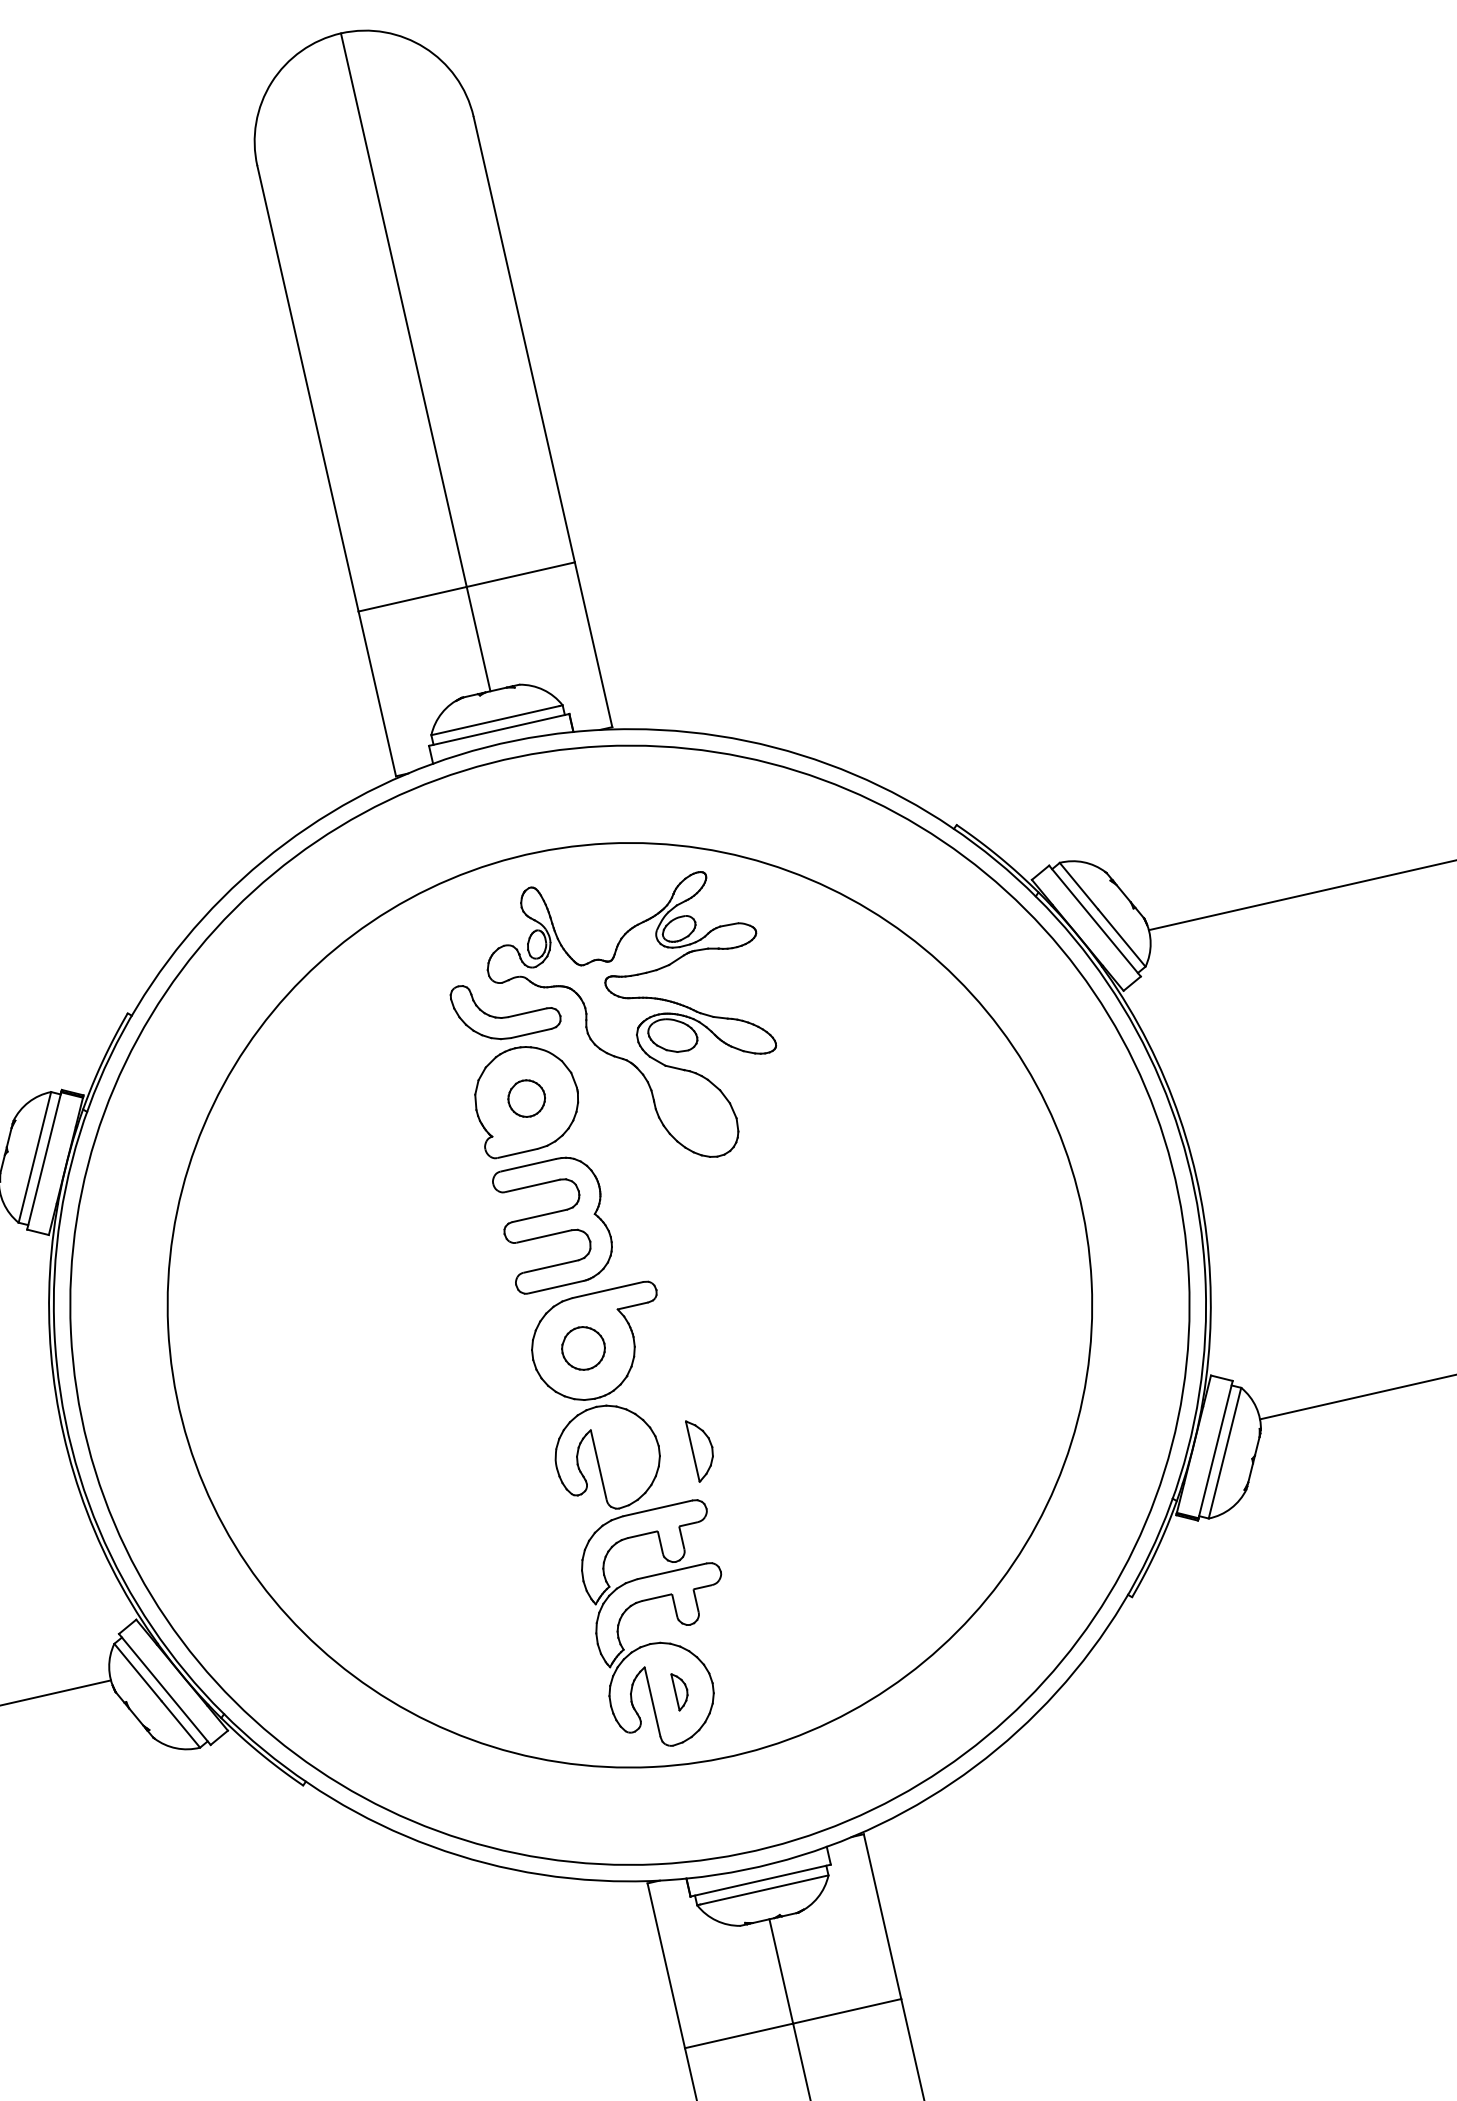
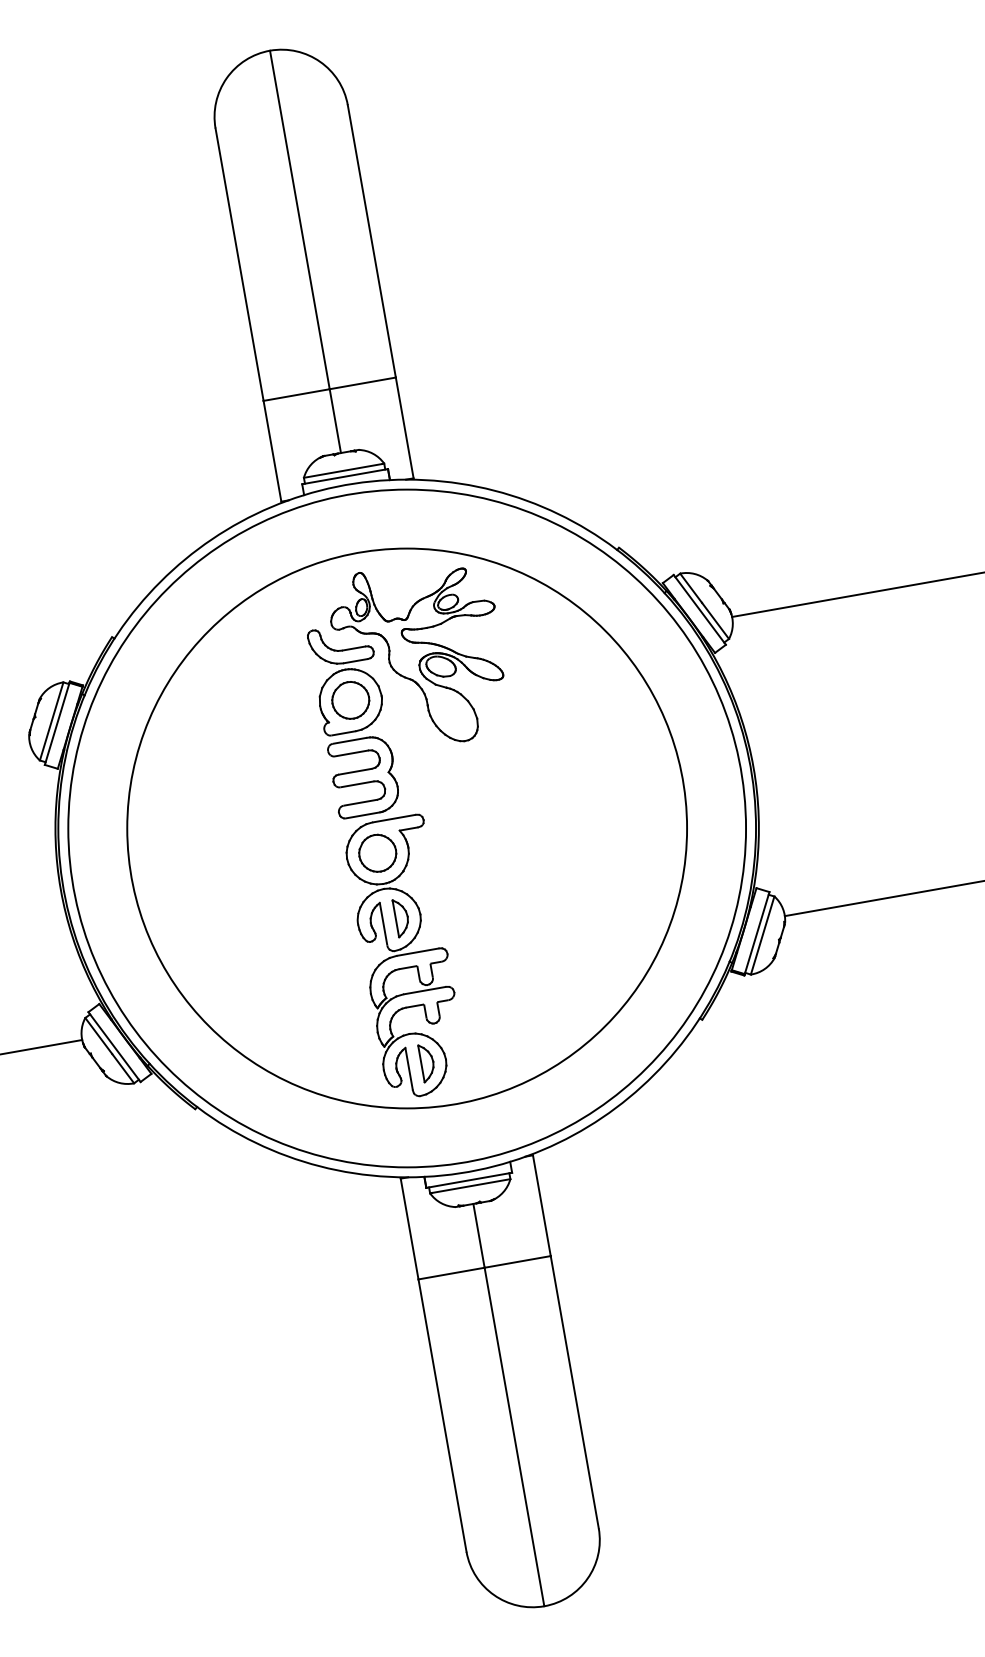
part: (526, 1098) -> (350, 700), size x1.67
part: (582, 1347) -> (377, 852), size x1.43
part: (698, 1450) -> (399, 918), moved
part: (679, 1691) -> (425, 1063), size x1.67

